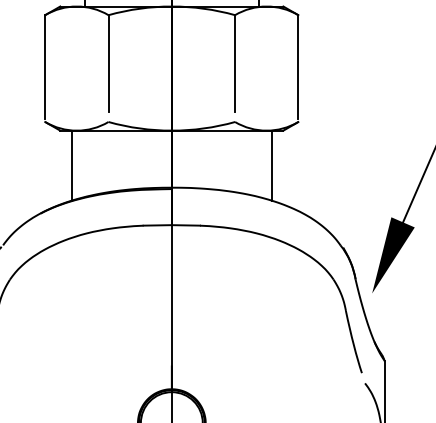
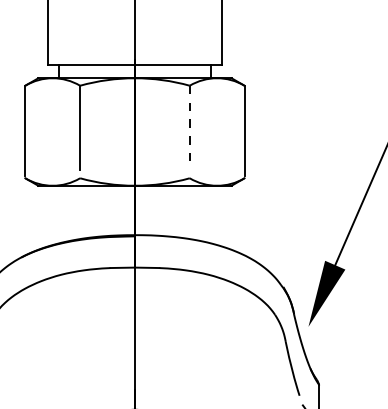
line: (234, 63) -> (189, 127), solid -> dashed
line: (71, 164) -> (48, 215), removed
line: (271, 164) -> (221, 215), removed

